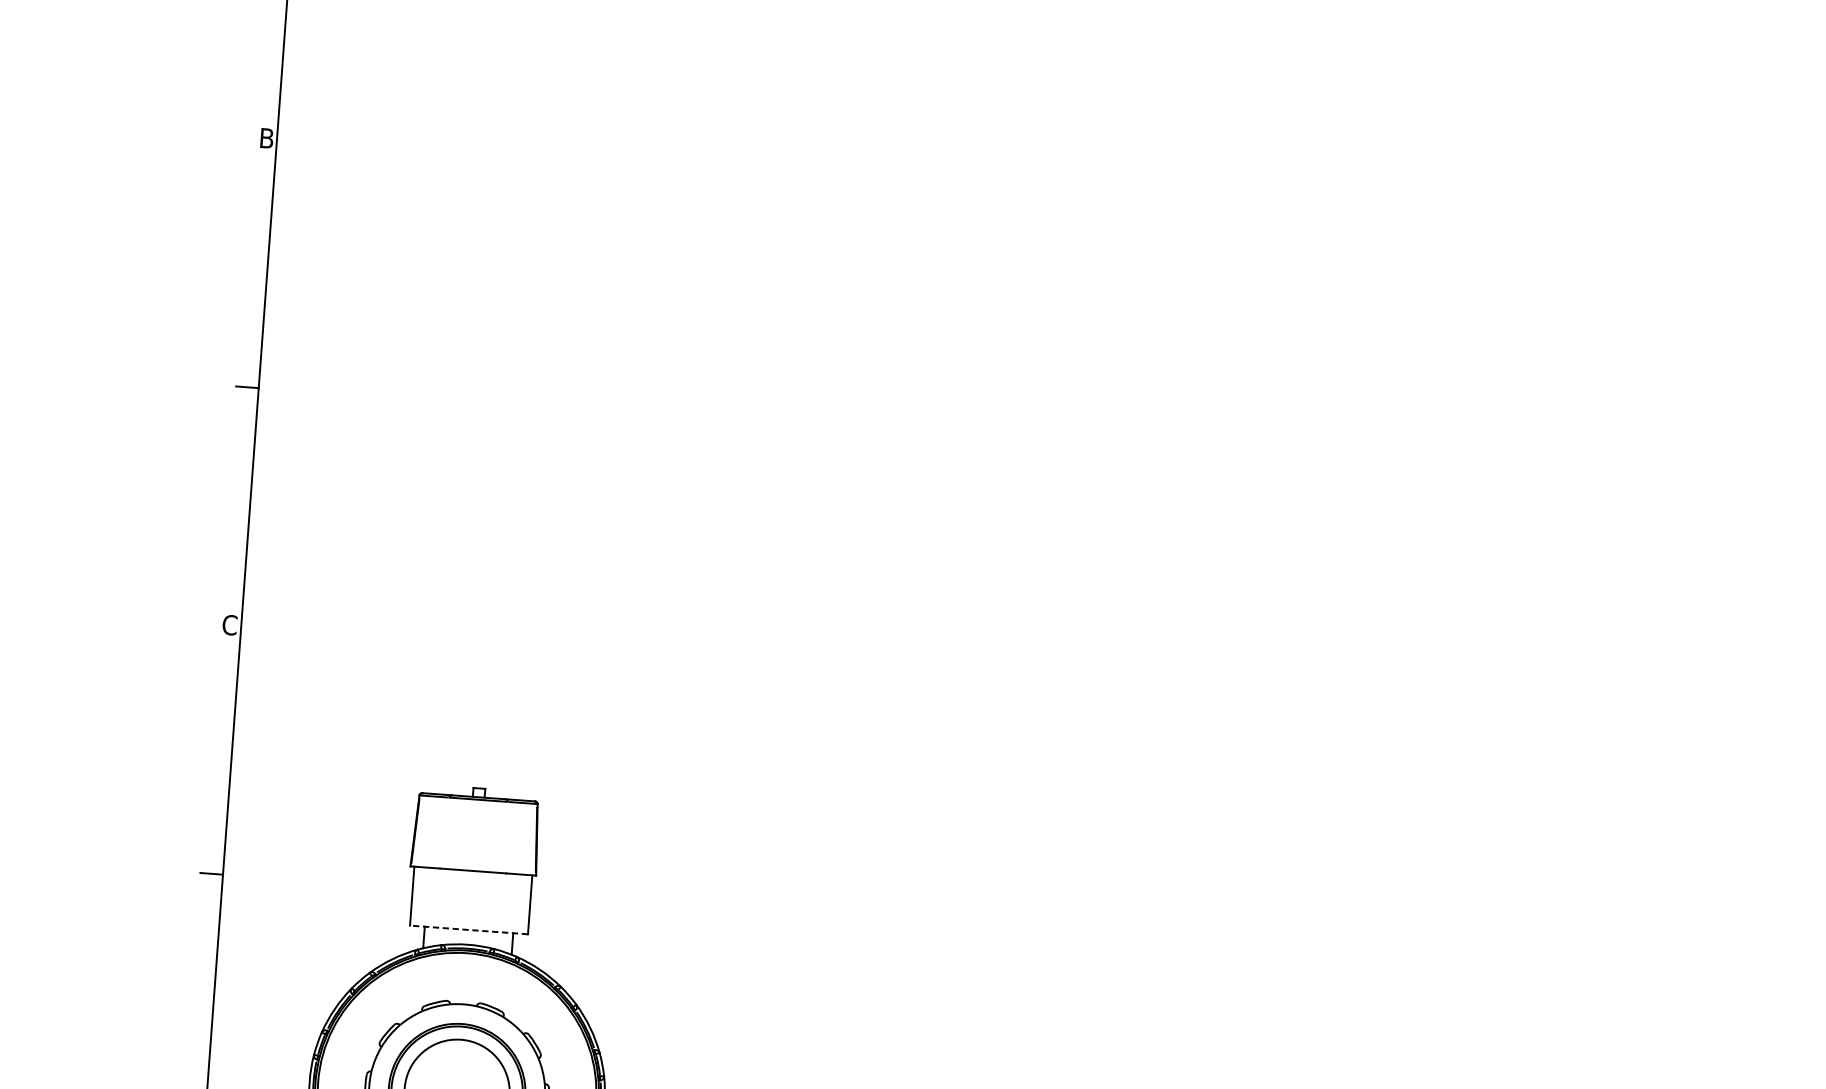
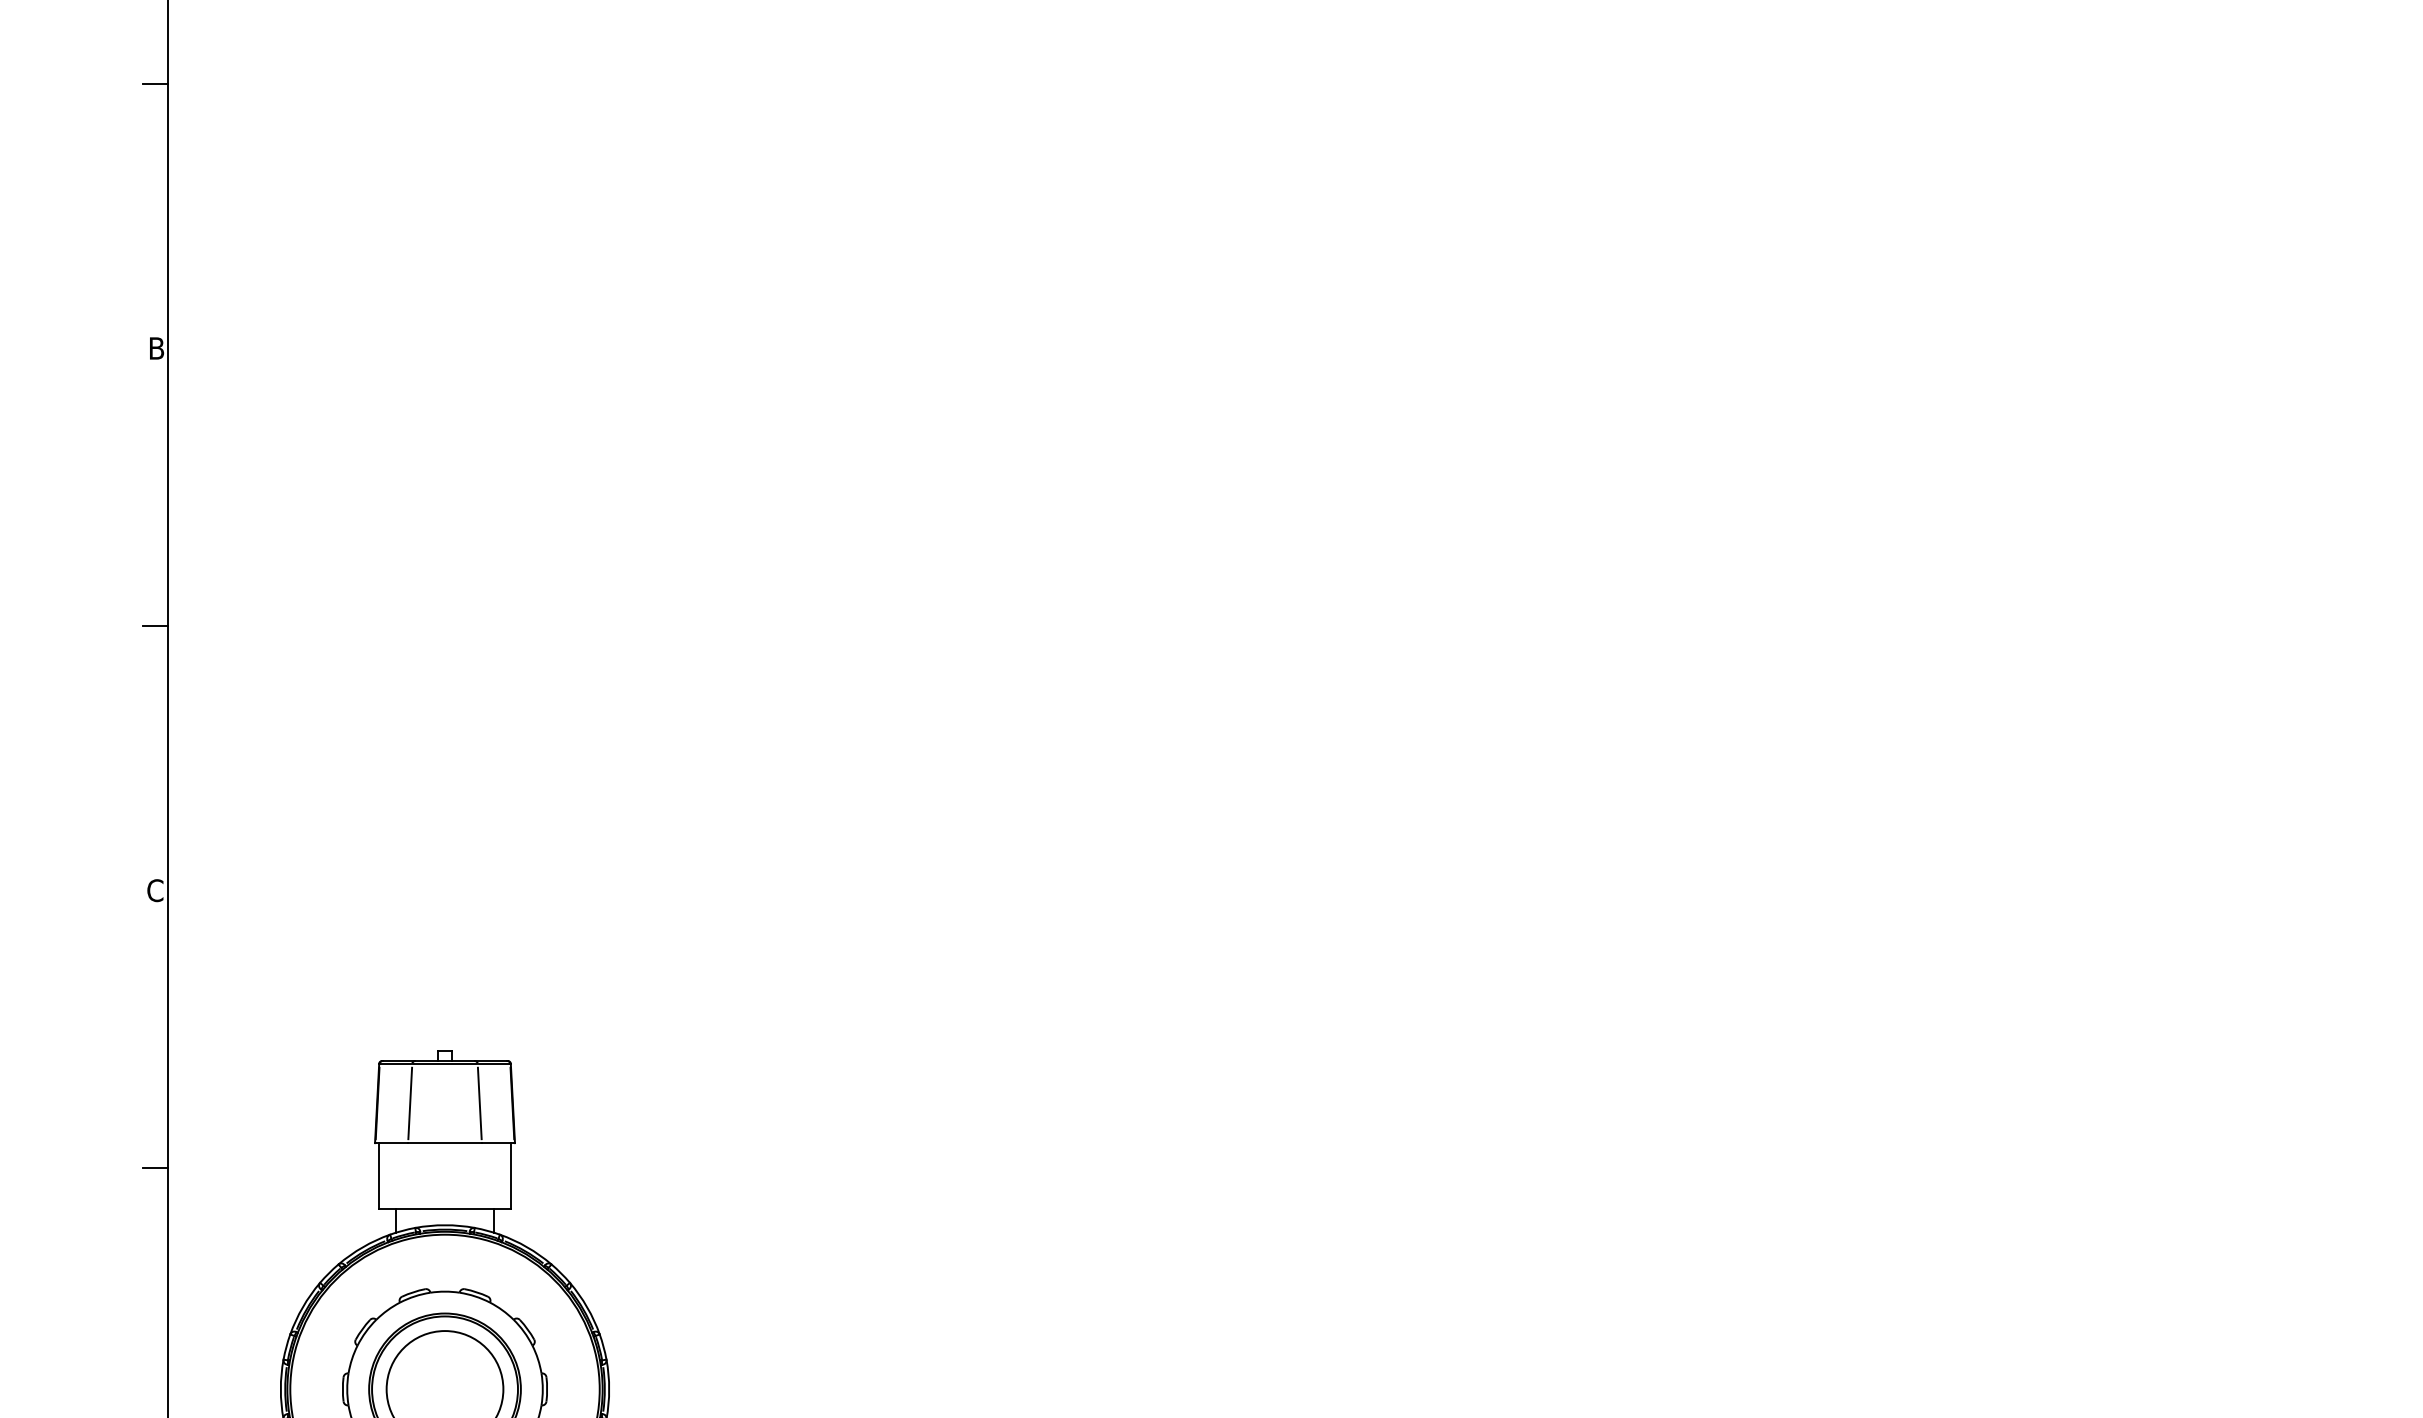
line: (444, 833) -> (410, 1103), added
line: (506, 837) -> (479, 1103), added
line: (469, 929) -> (445, 1208), dashed -> solid

